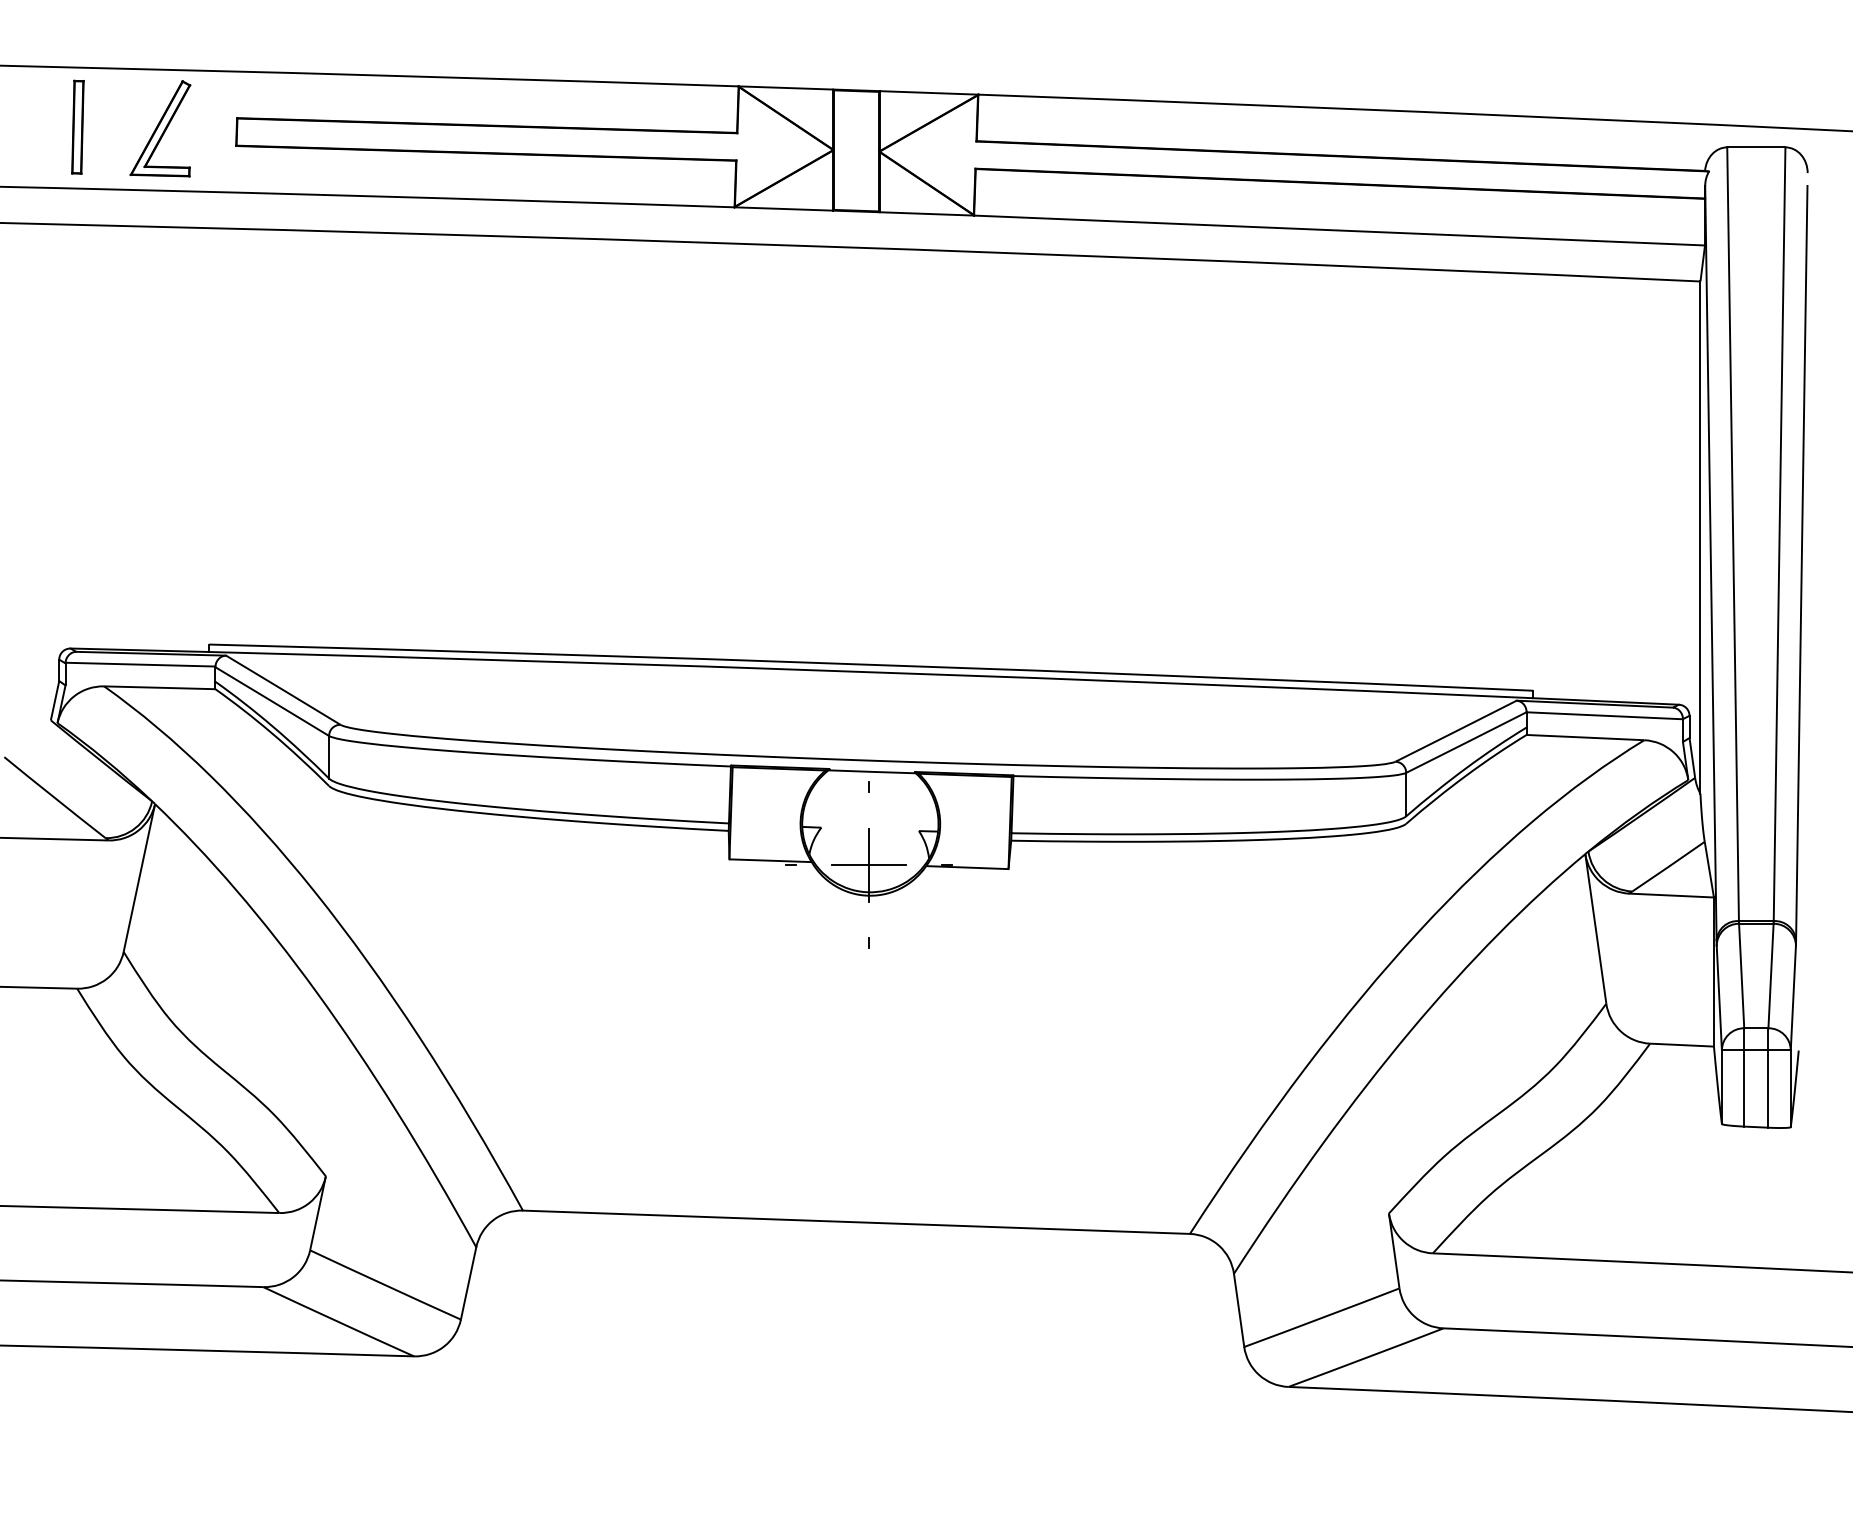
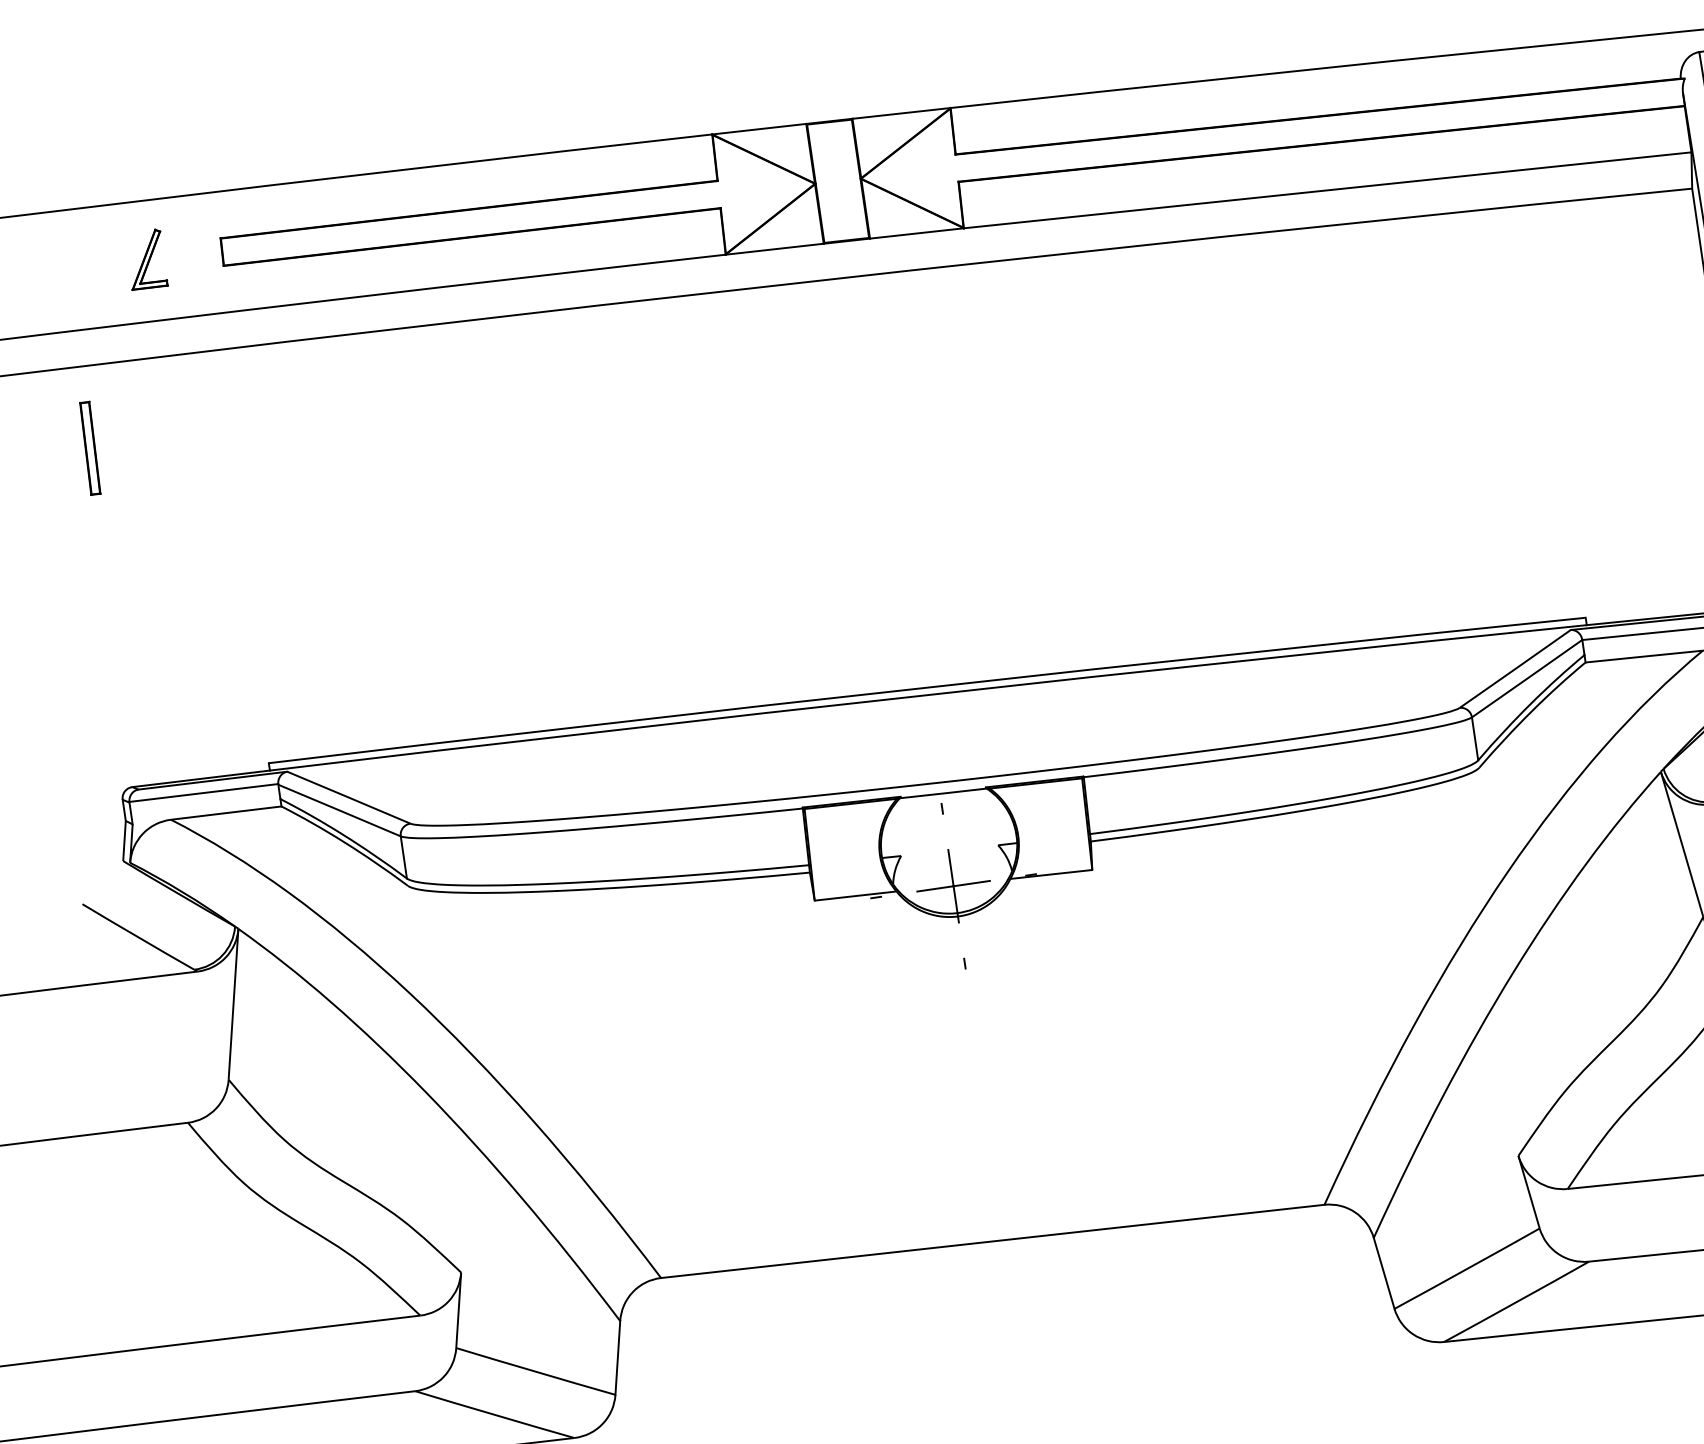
part: (77, 126) -> (89, 447), moved
part: (160, 128) -> (146, 259), size x0.6

